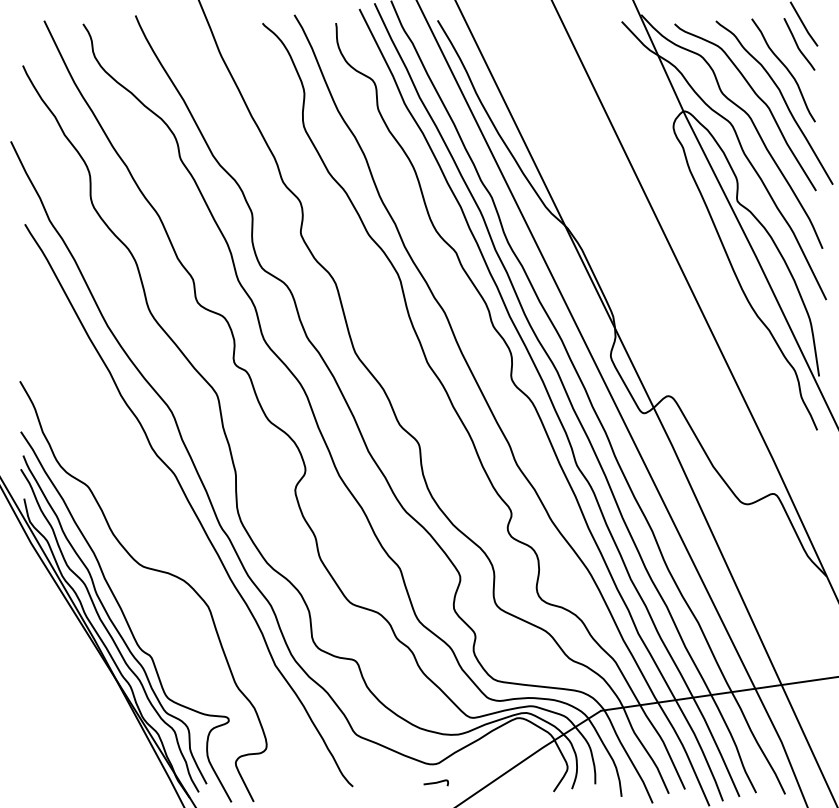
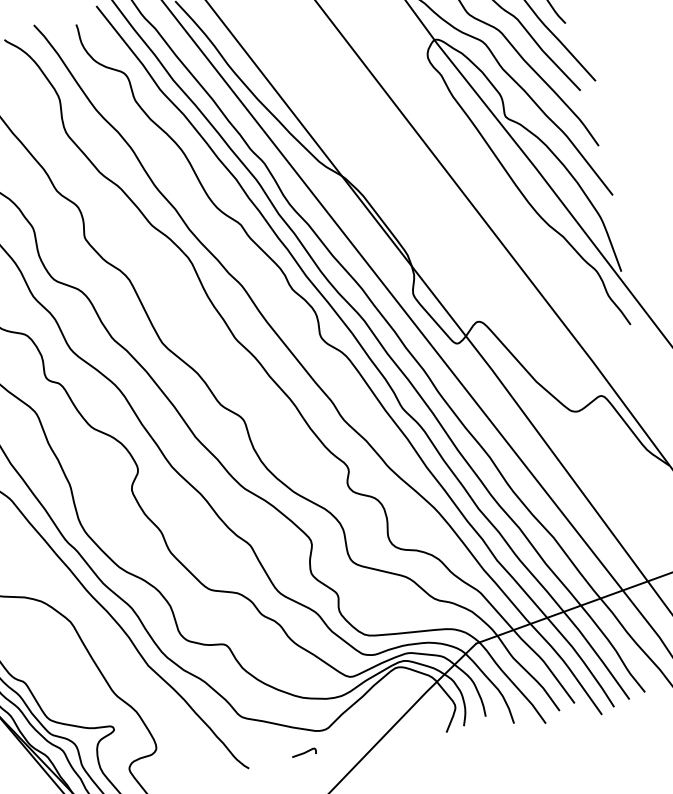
curve: (435, 782) -> (303, 752), moved

